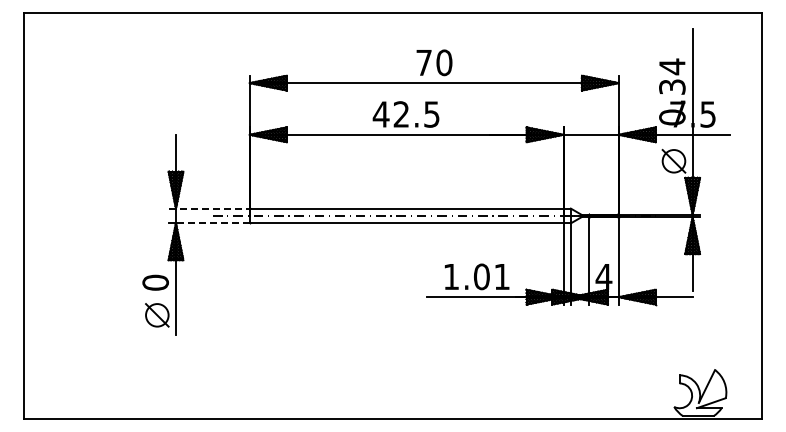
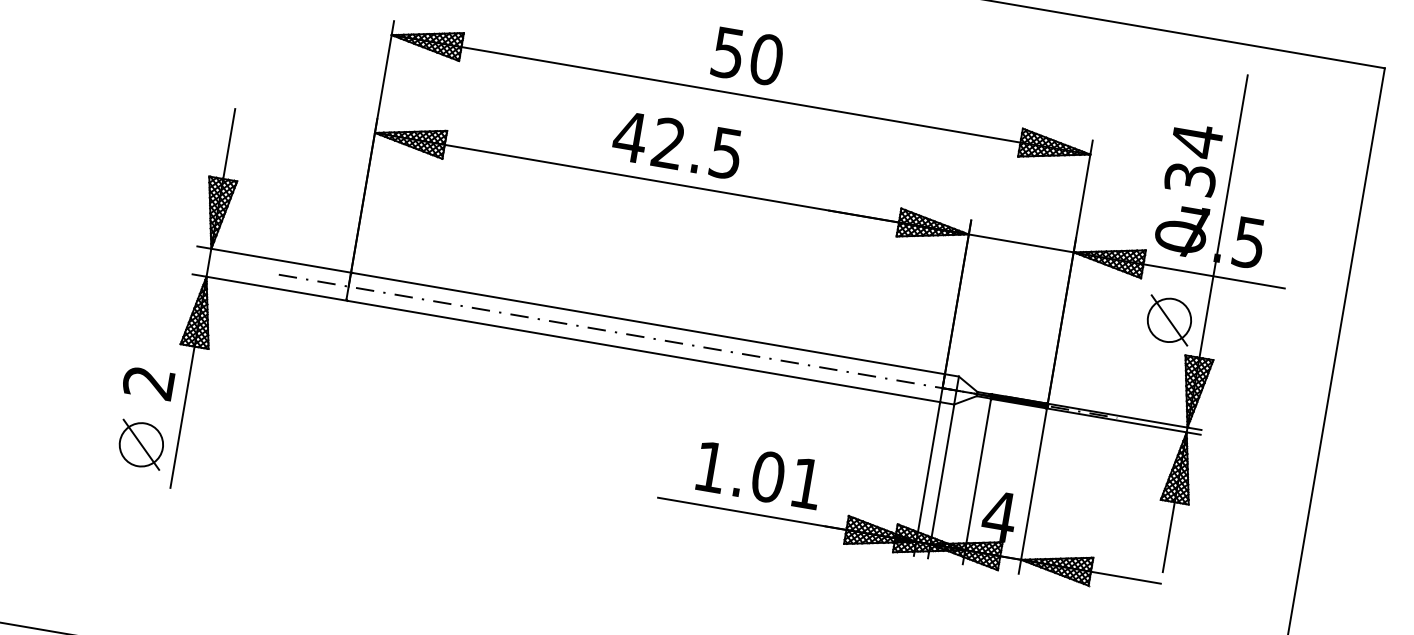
text: (423, 63) -> (726, 54), 70 -> 50
line: (209, 208) -> (274, 259), dashed -> solid
line: (212, 223) -> (275, 288), dashed -> solid
text: (155, 282) -> (148, 382), 0 -> 2

